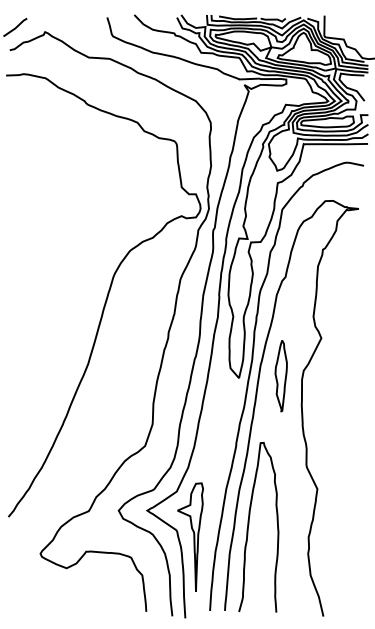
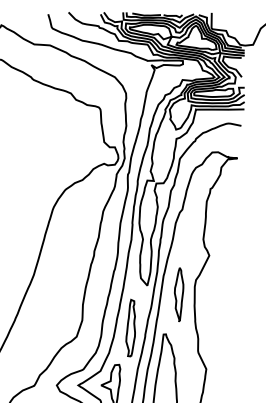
part: (280, 376) -> (178, 294), moved
part: (216, 434) -> (130, 328), added

